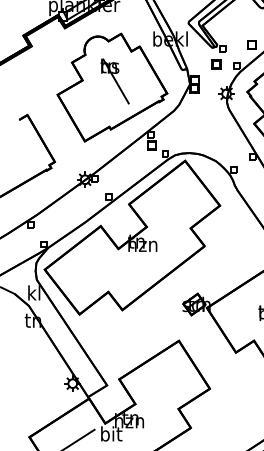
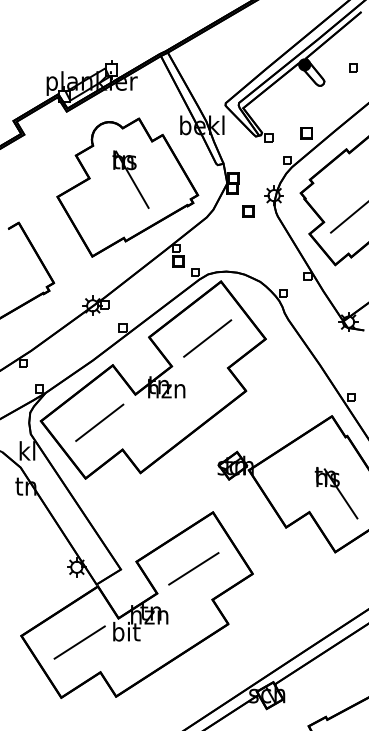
part: (216, 64) -> (248, 211), moved
line: (174, 205) -> (207, 338), added
line: (90, 270) -> (99, 422), added
line: (163, 384) -> (193, 568), added

